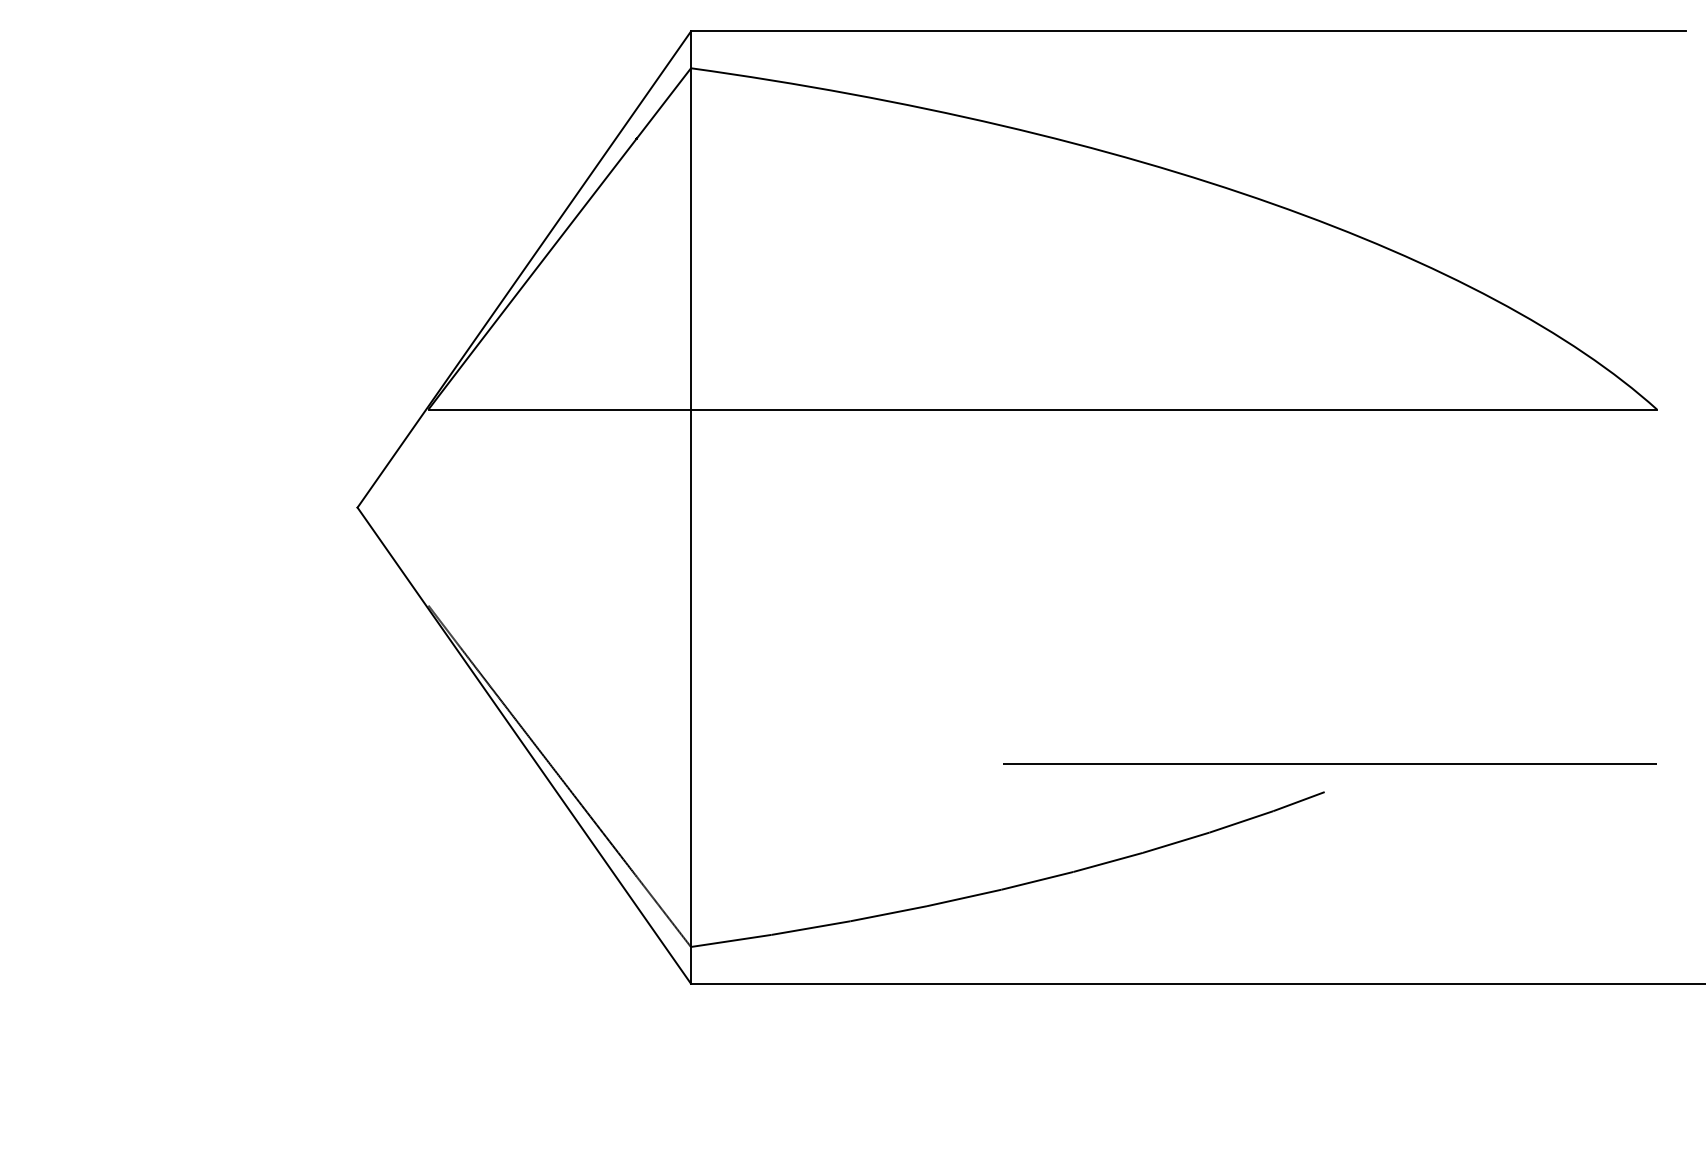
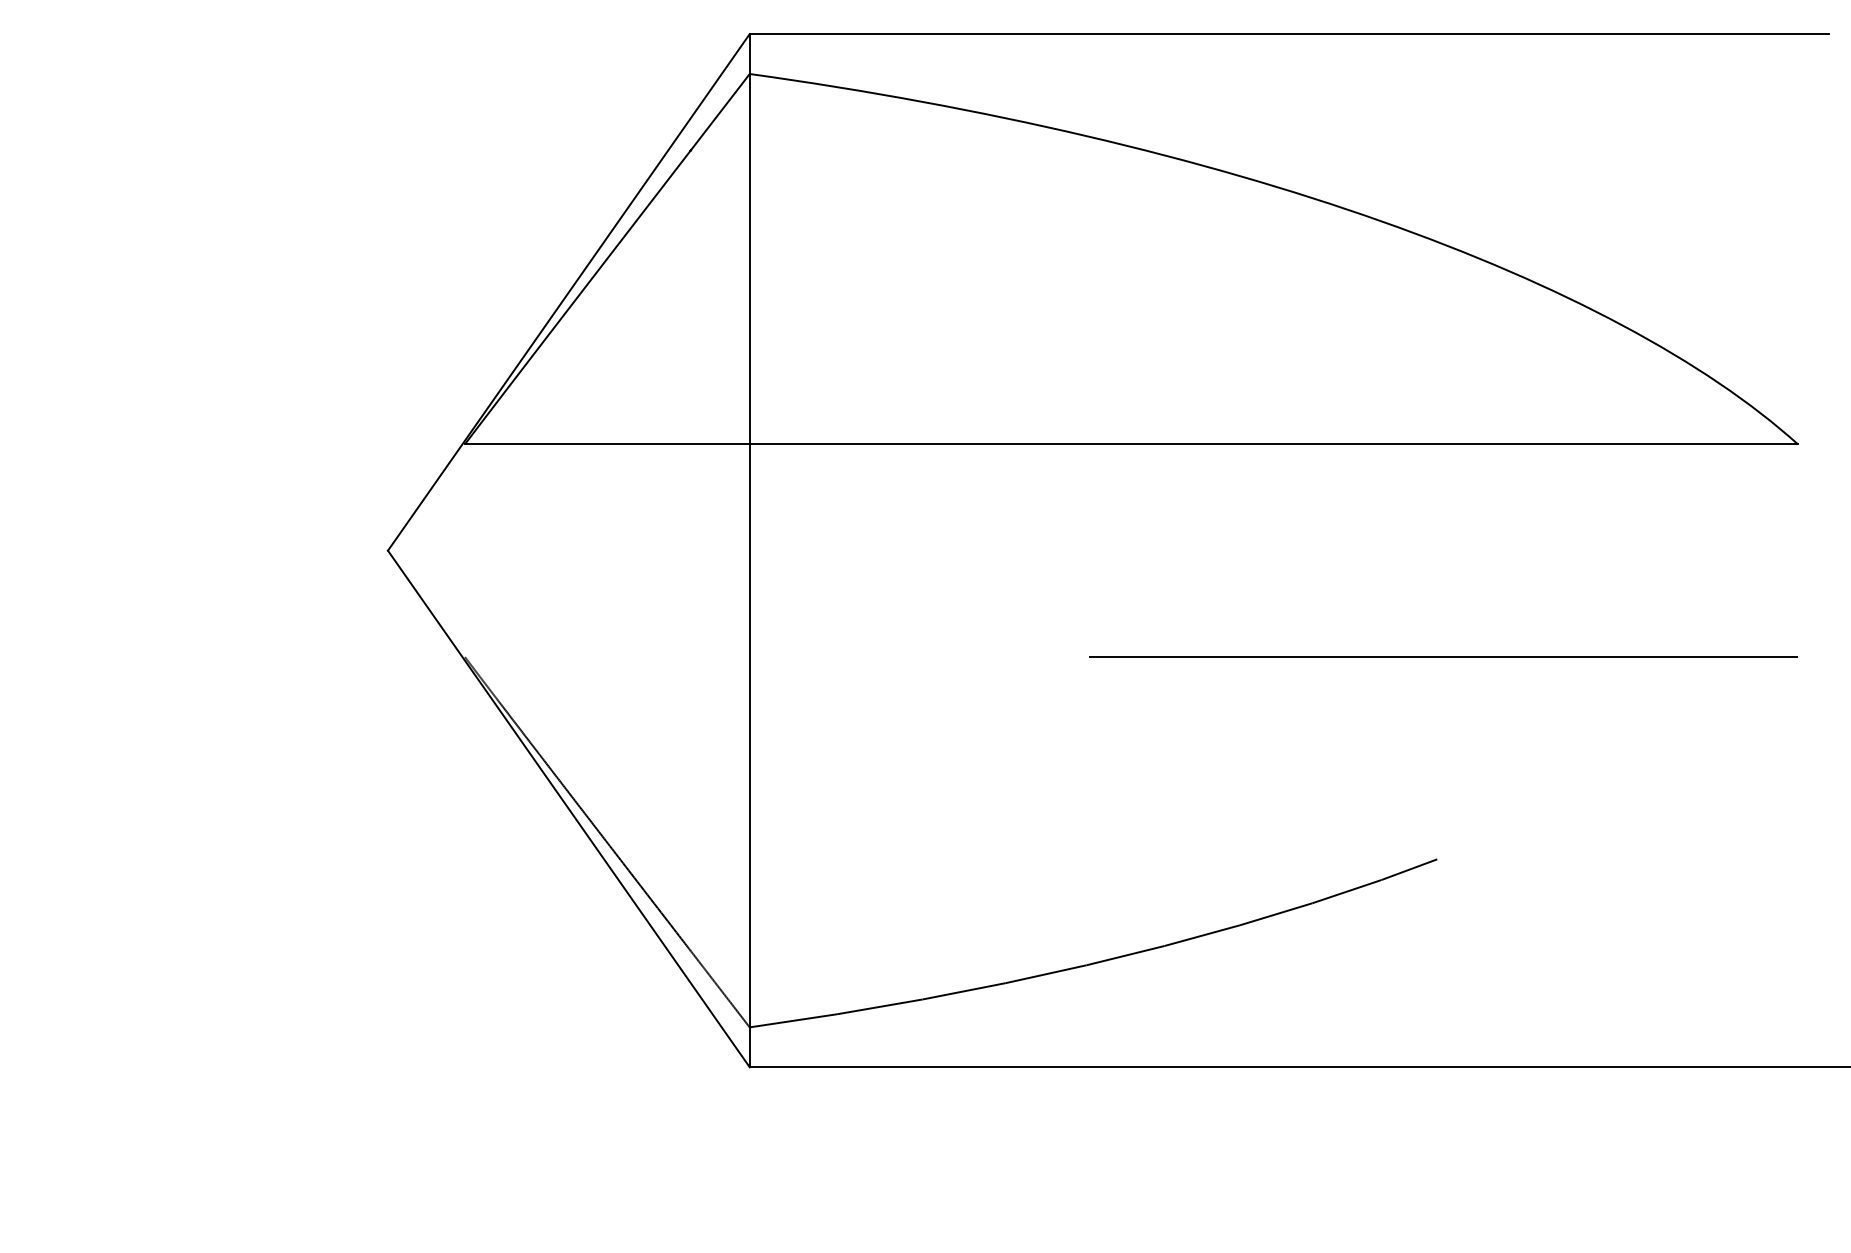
line: (1330, 763) -> (1443, 656), moved

